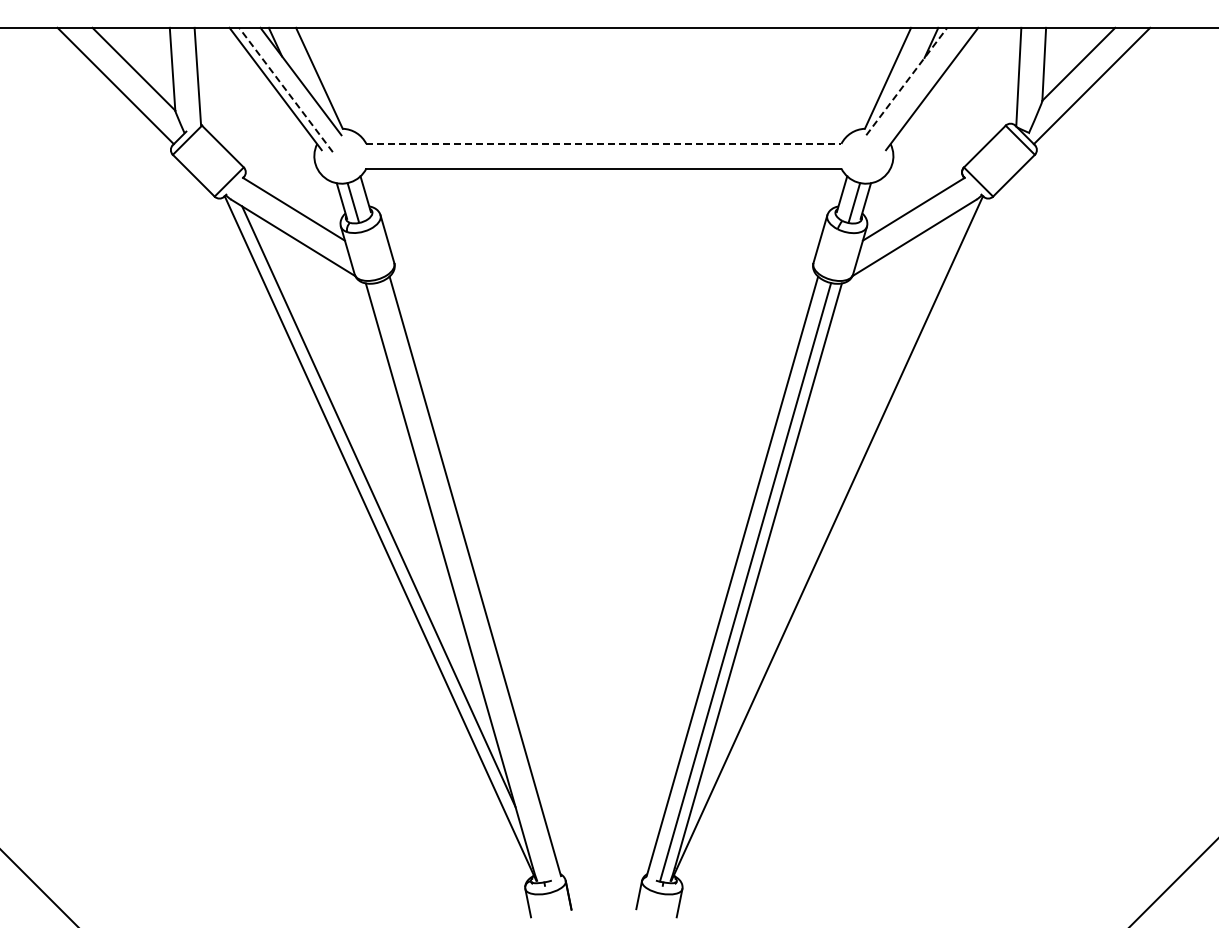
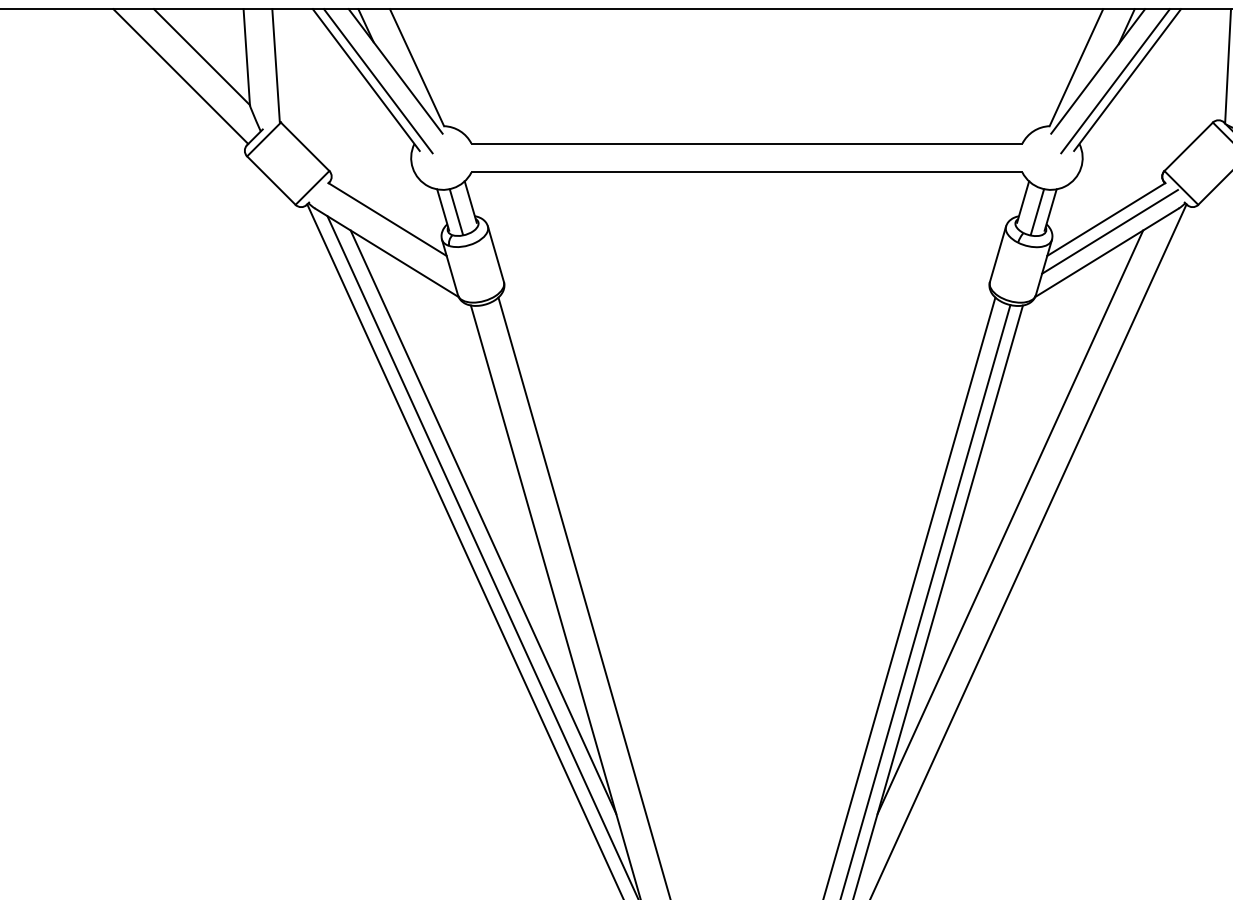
line: (907, 81) -> (1098, 71), dashed -> solid
line: (921, 89) -> (1115, 80), added
line: (286, 90) -> (378, 81), dashed -> solid
line: (603, 143) -> (746, 143), dashed -> solid
line: (916, 219) -> (1109, 231), added
line: (376, 469) -> (483, 521), added
line: (830, 469) -> (1009, 521), added

